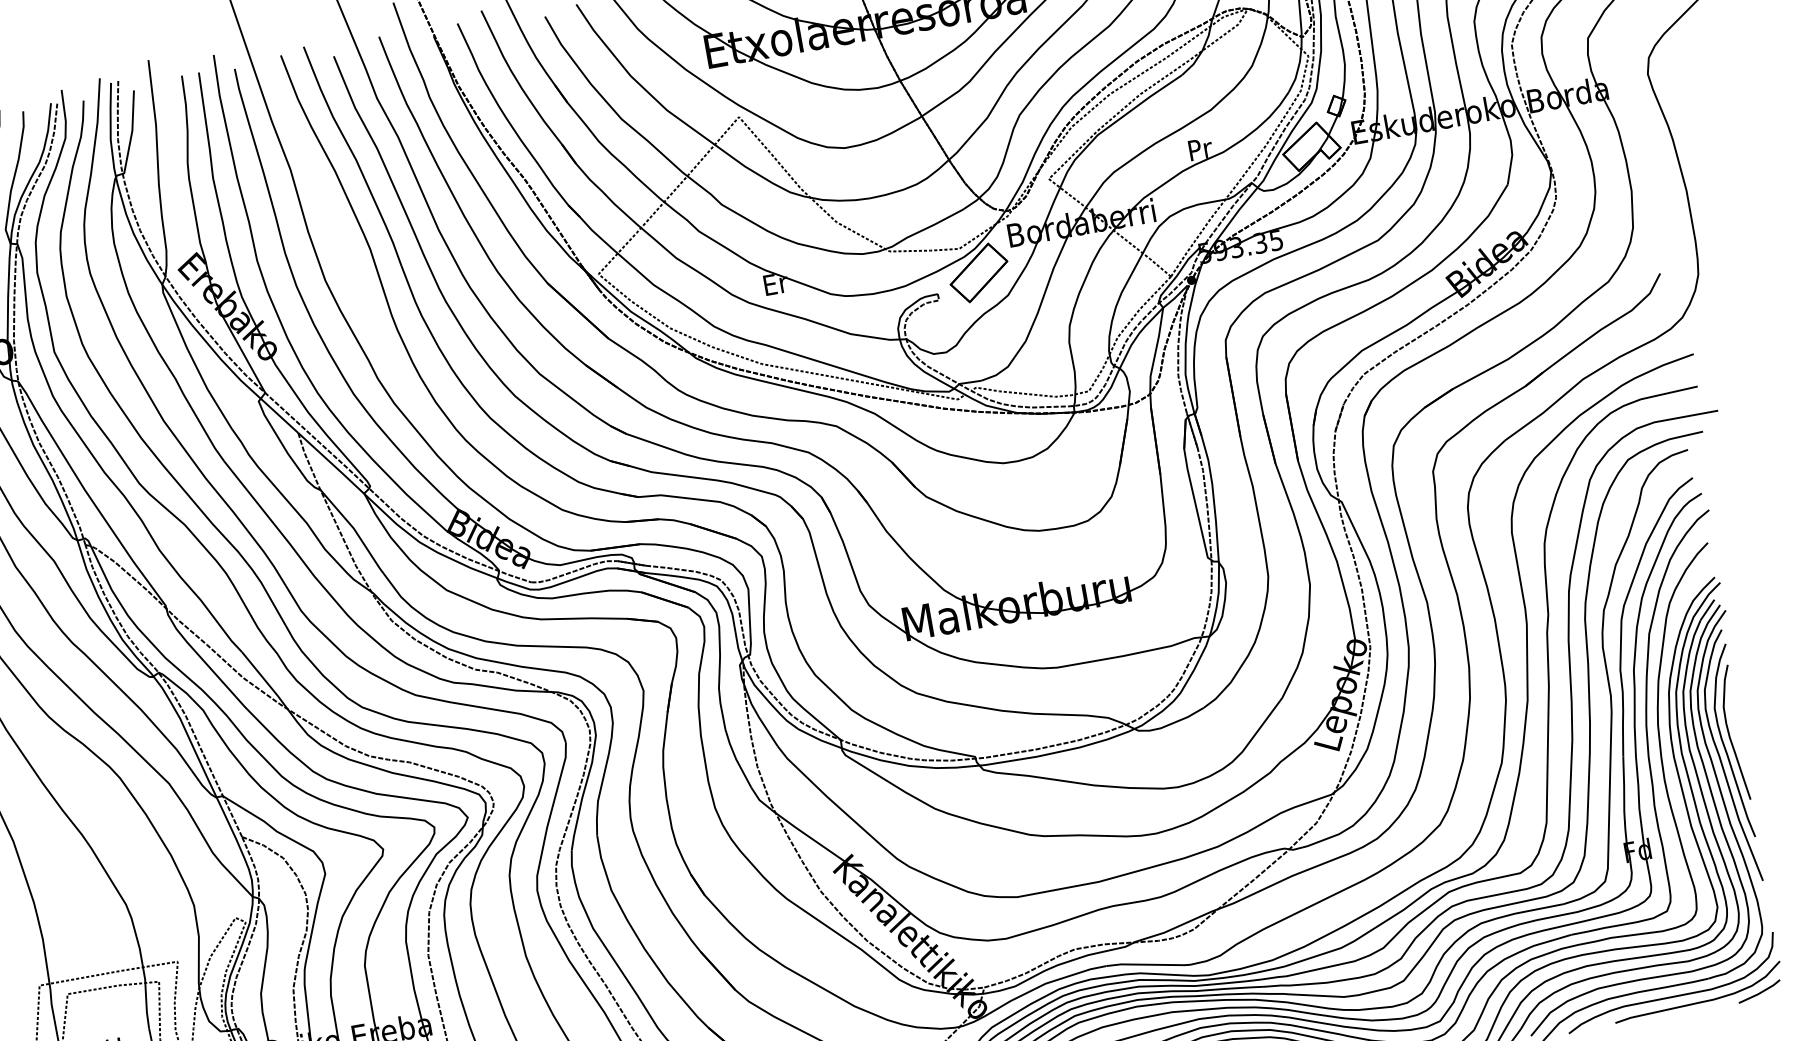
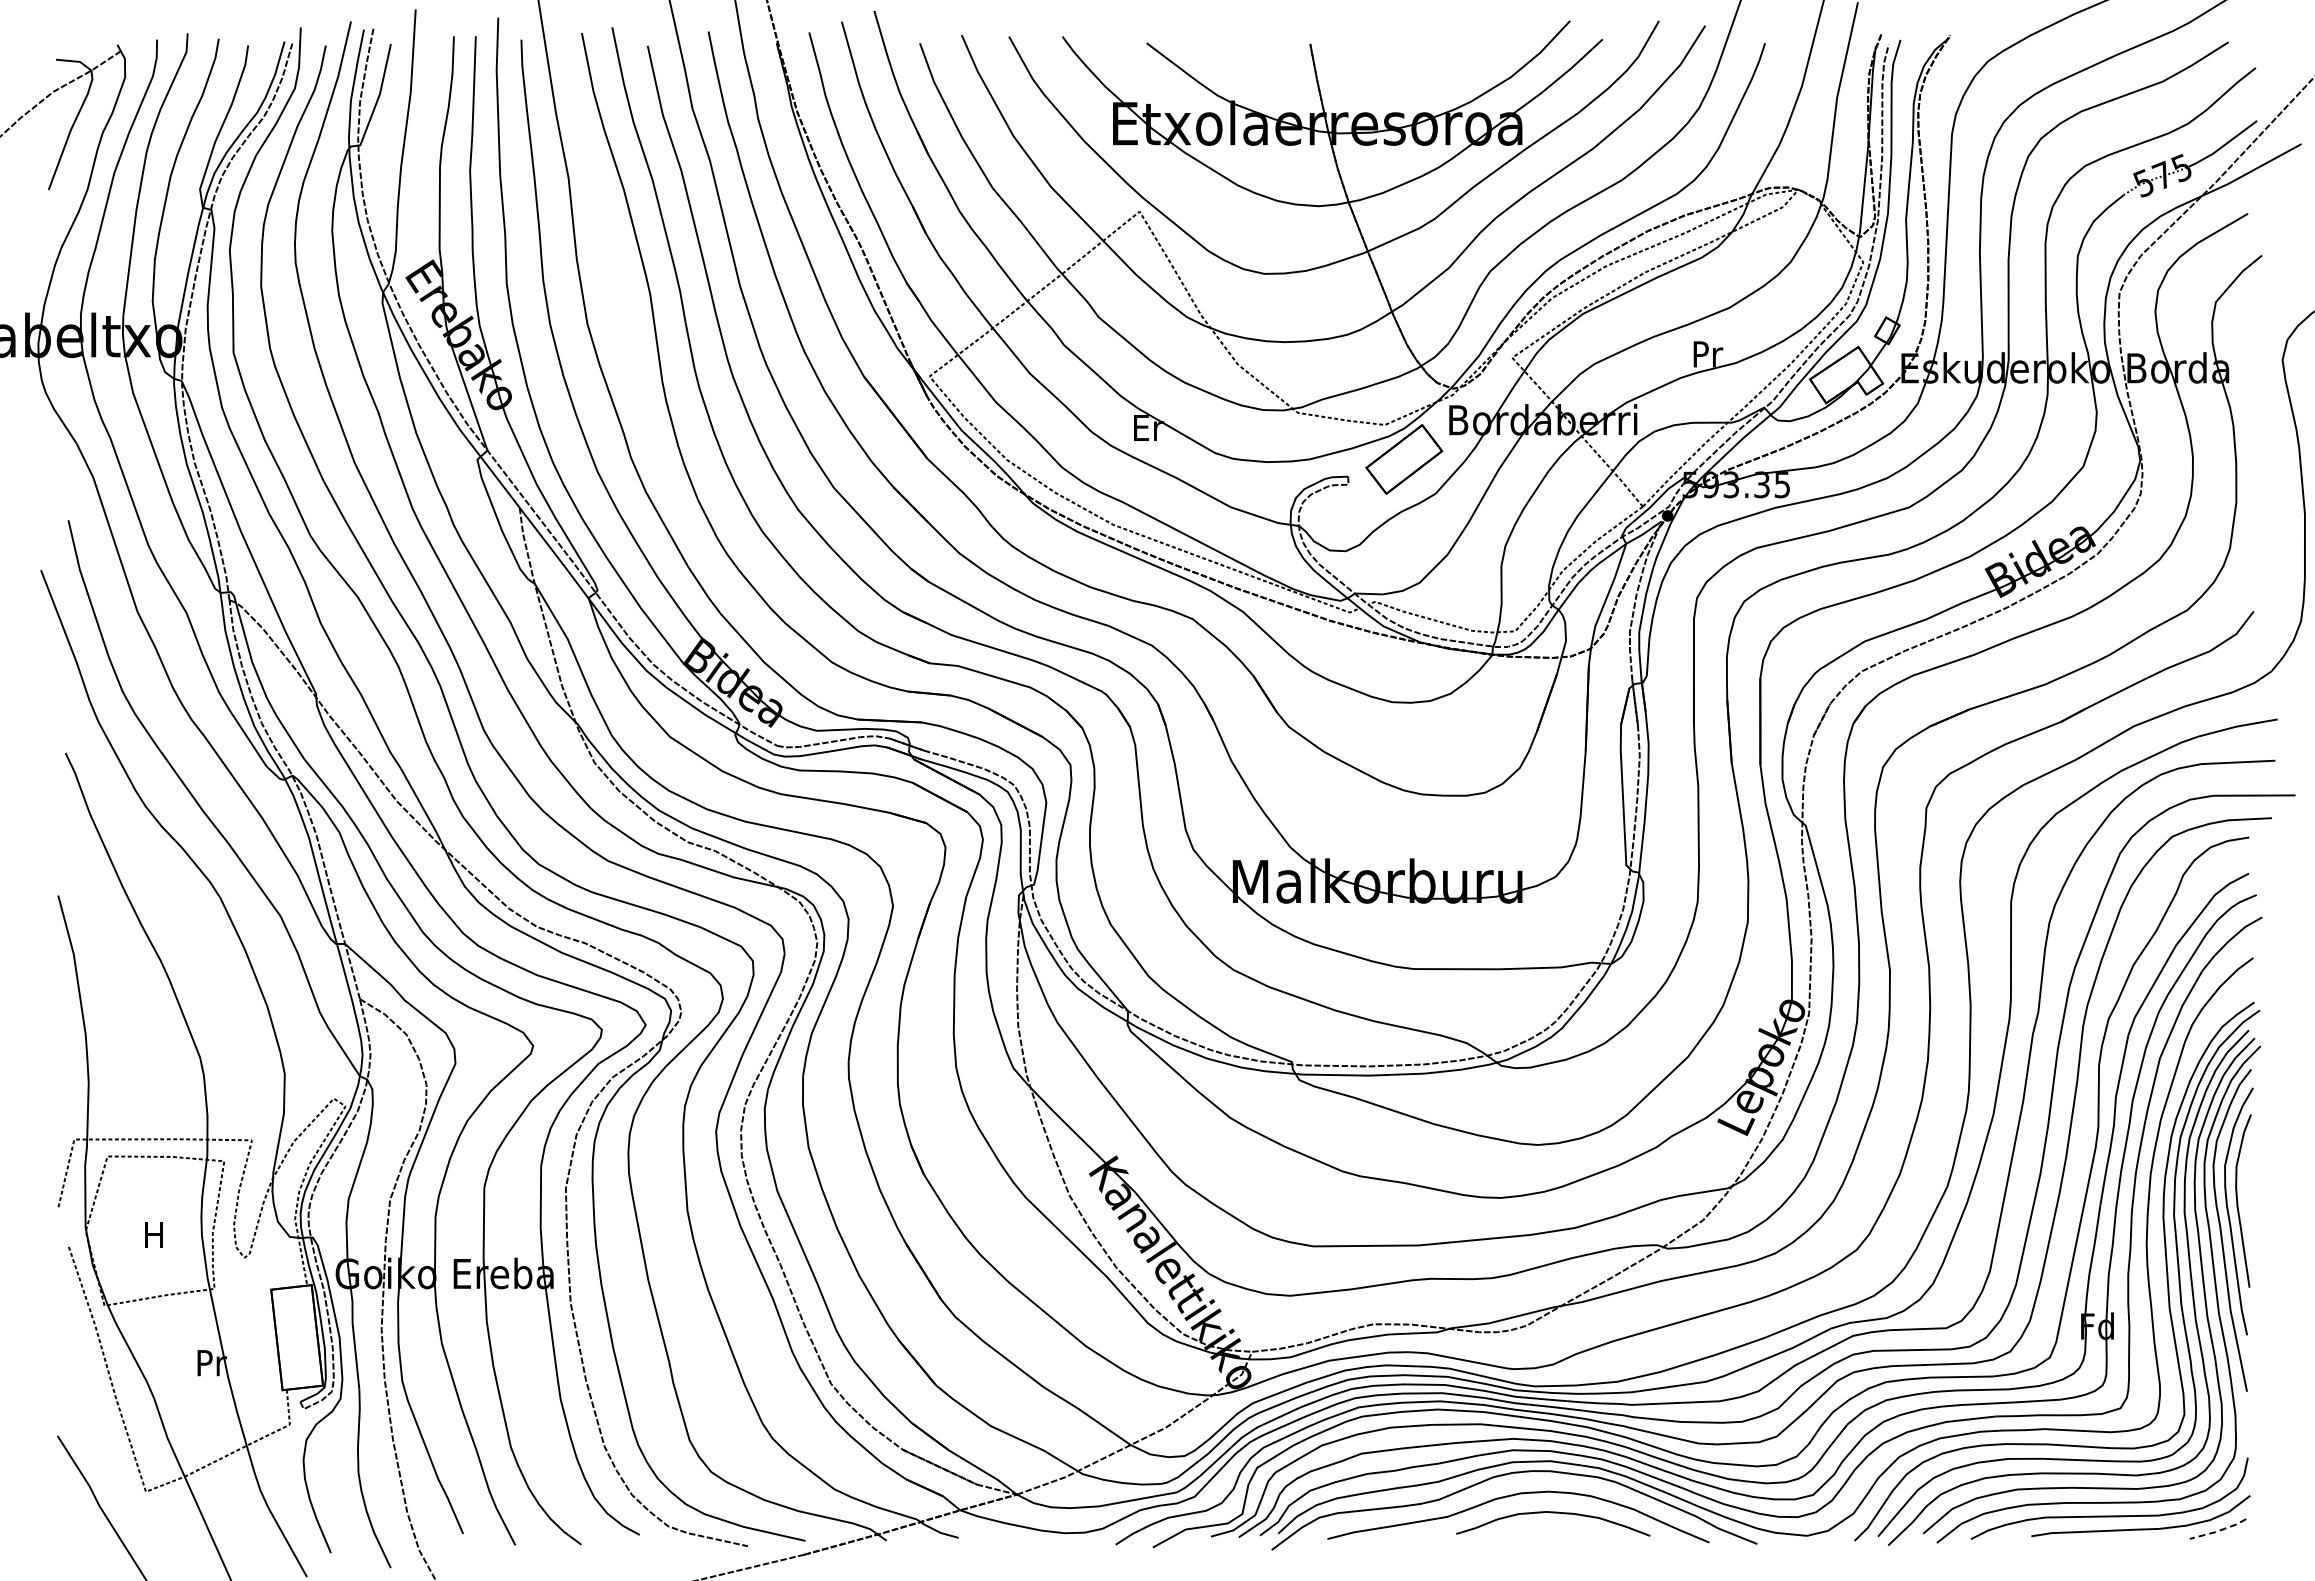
line: (1760, 993) -> (2218, 1531), solid -> dashed

